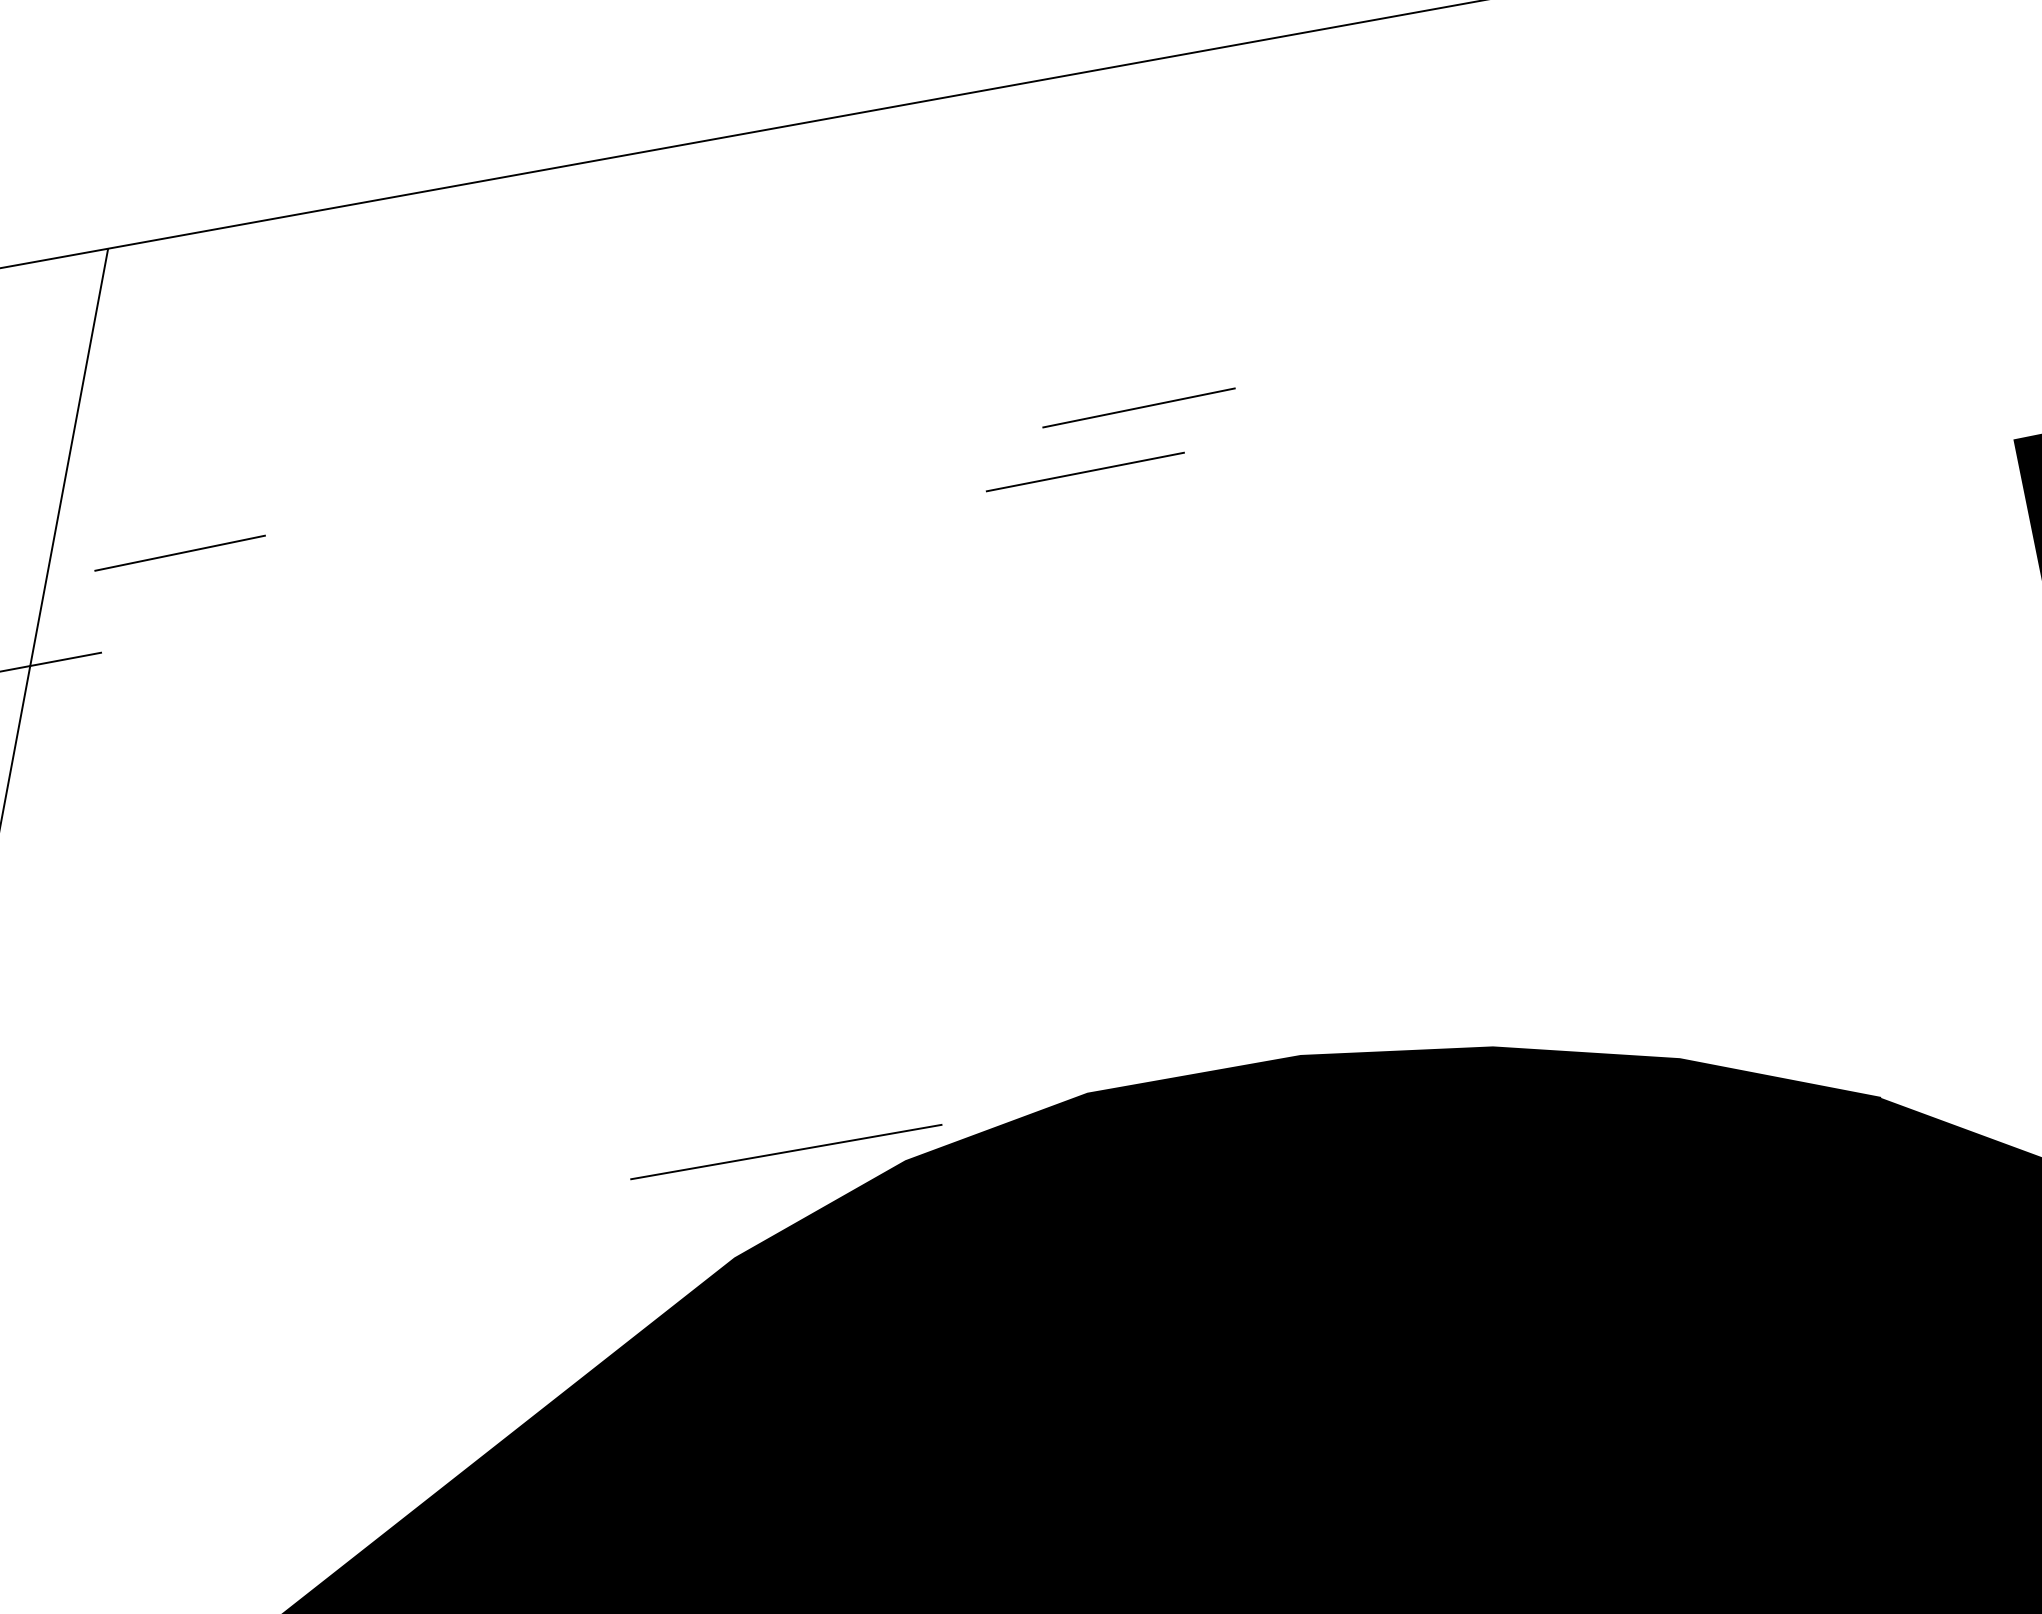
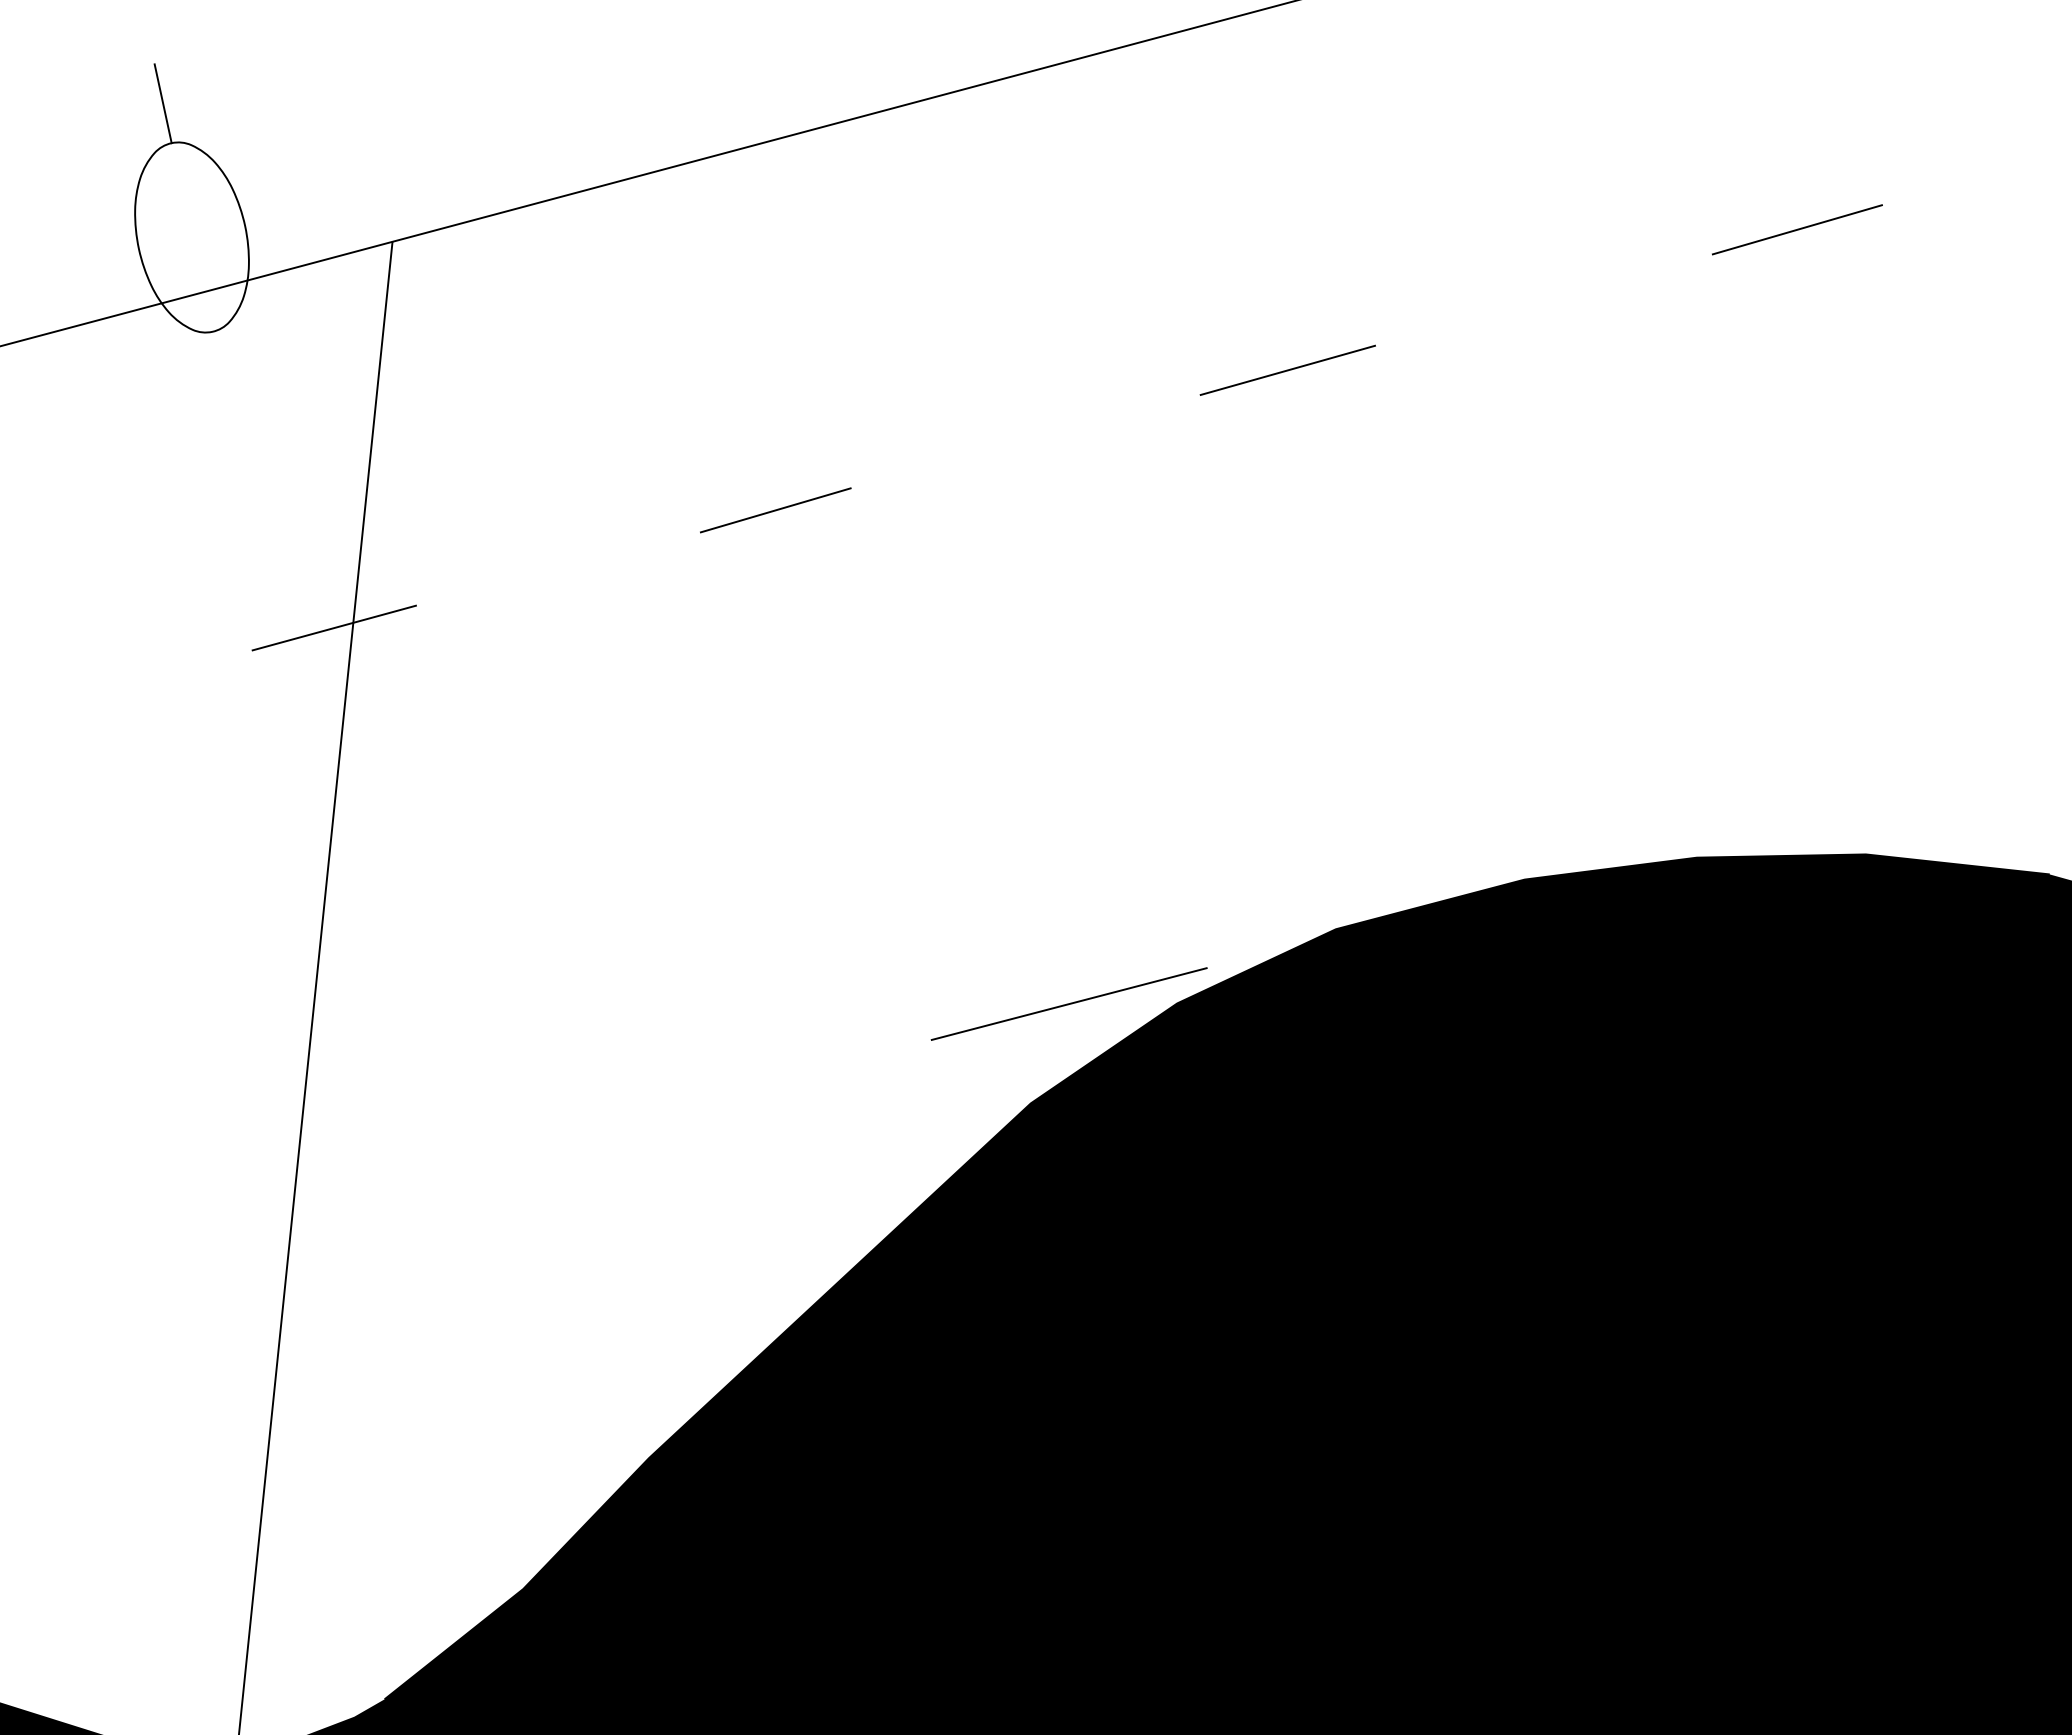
line: (1139, 407) -> (1797, 229), moved
line: (179, 553) -> (775, 510), moved

